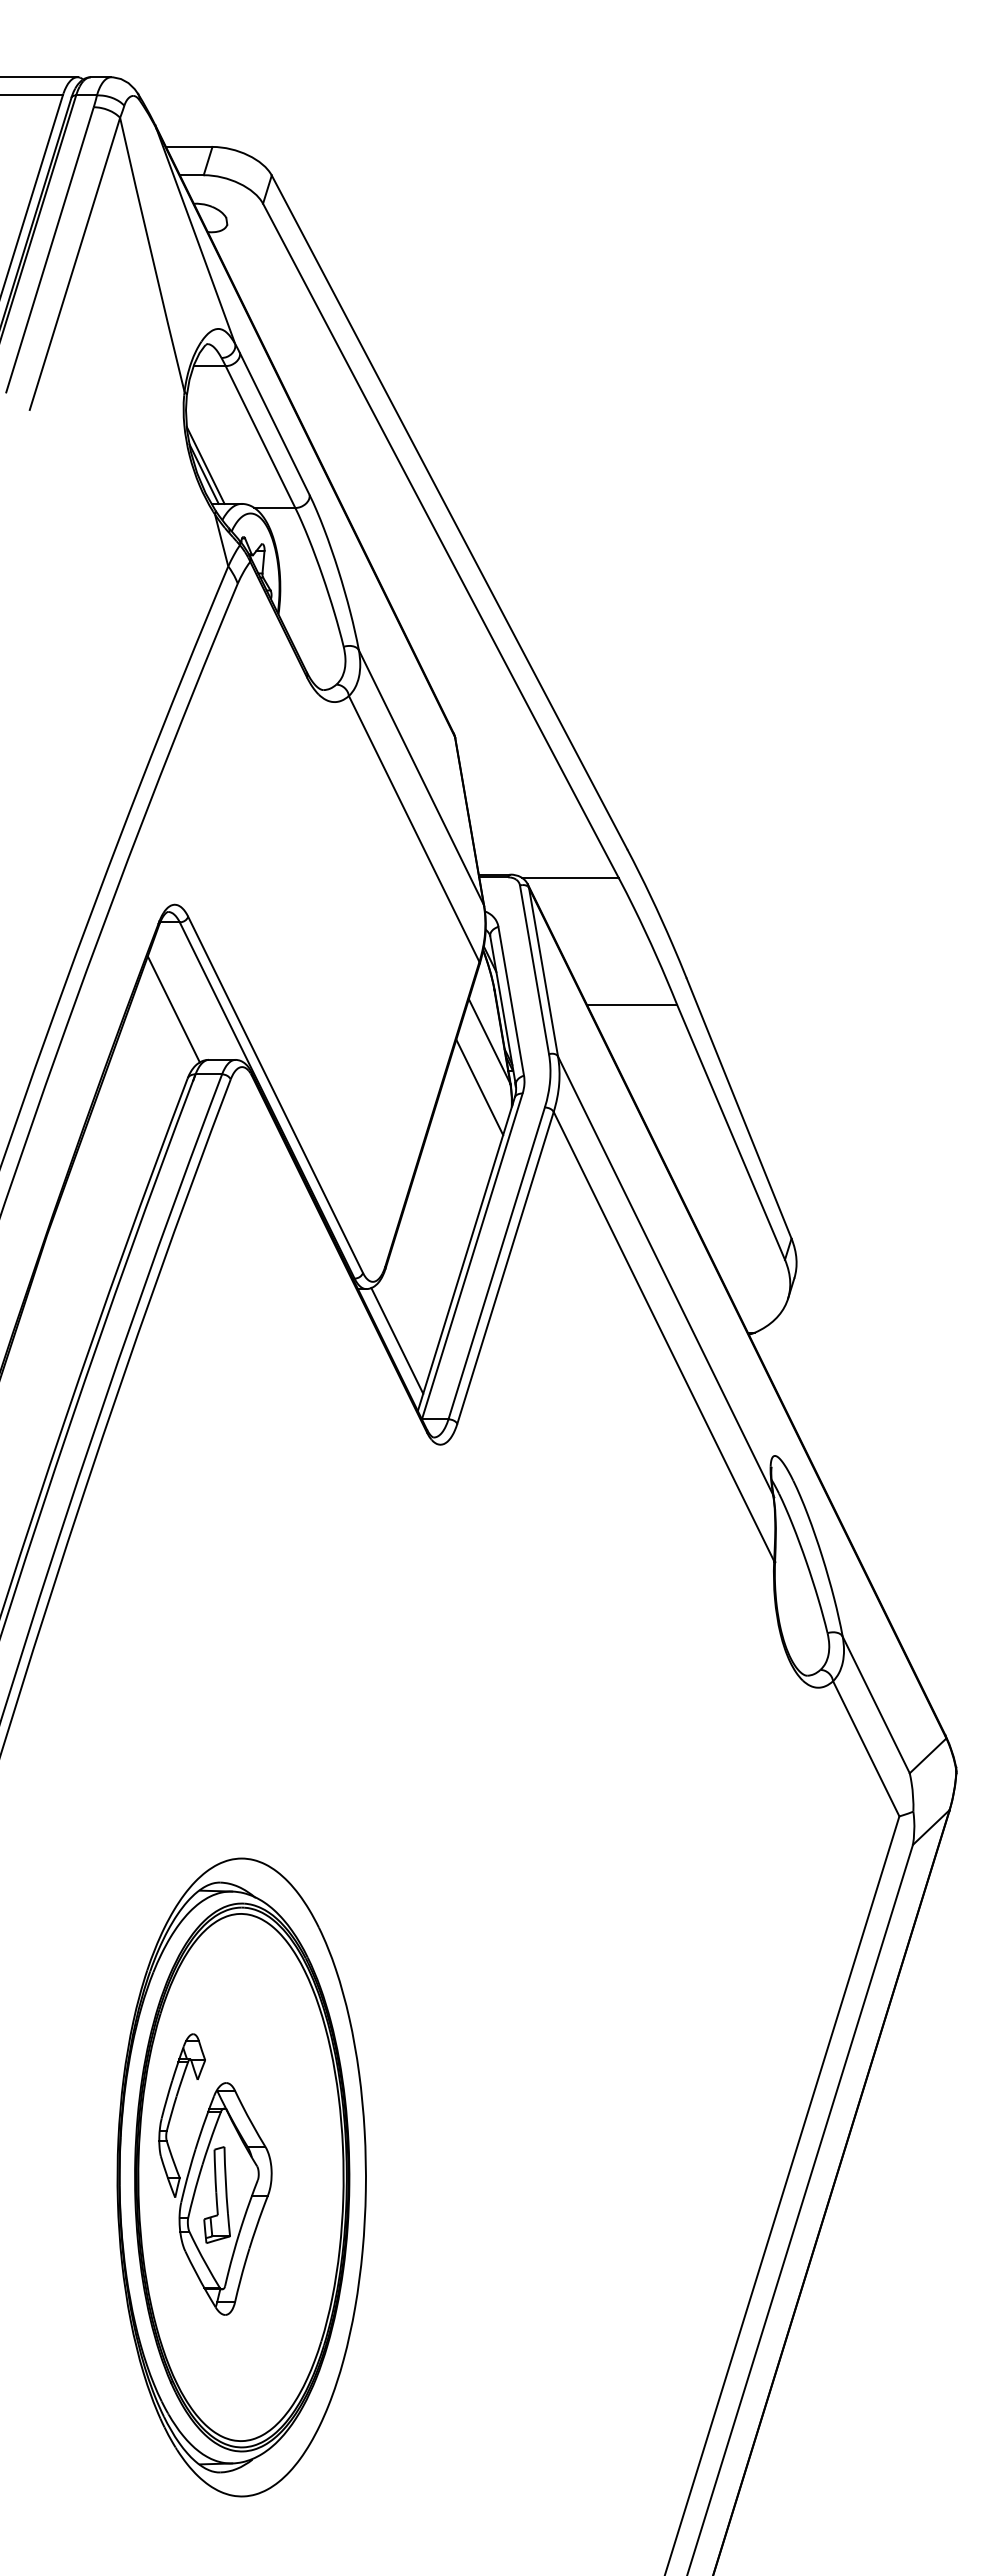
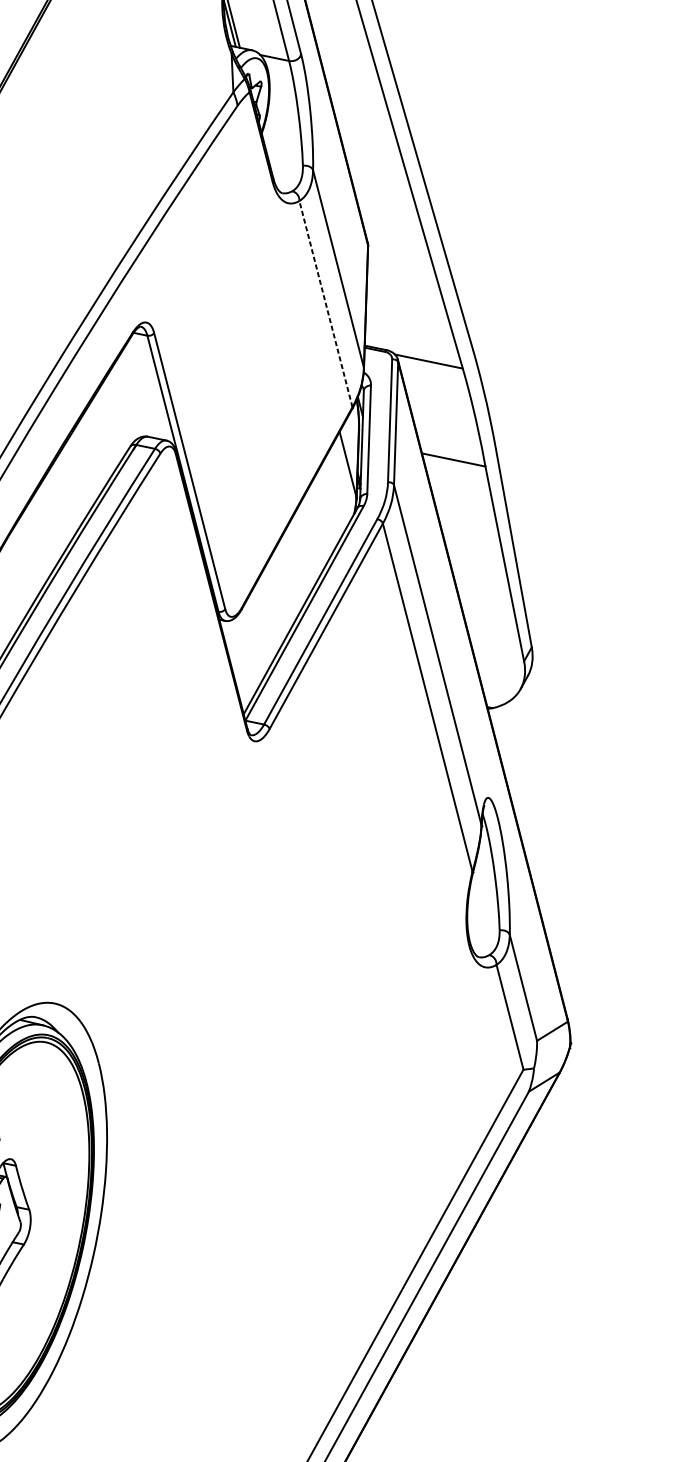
line: (413, 828) -> (325, 303), solid -> dashed
line: (173, 1009) -> (130, 396), removed
line: (479, 1087) -> (334, 495), removed
line: (397, 1340) -> (239, 661), removed

